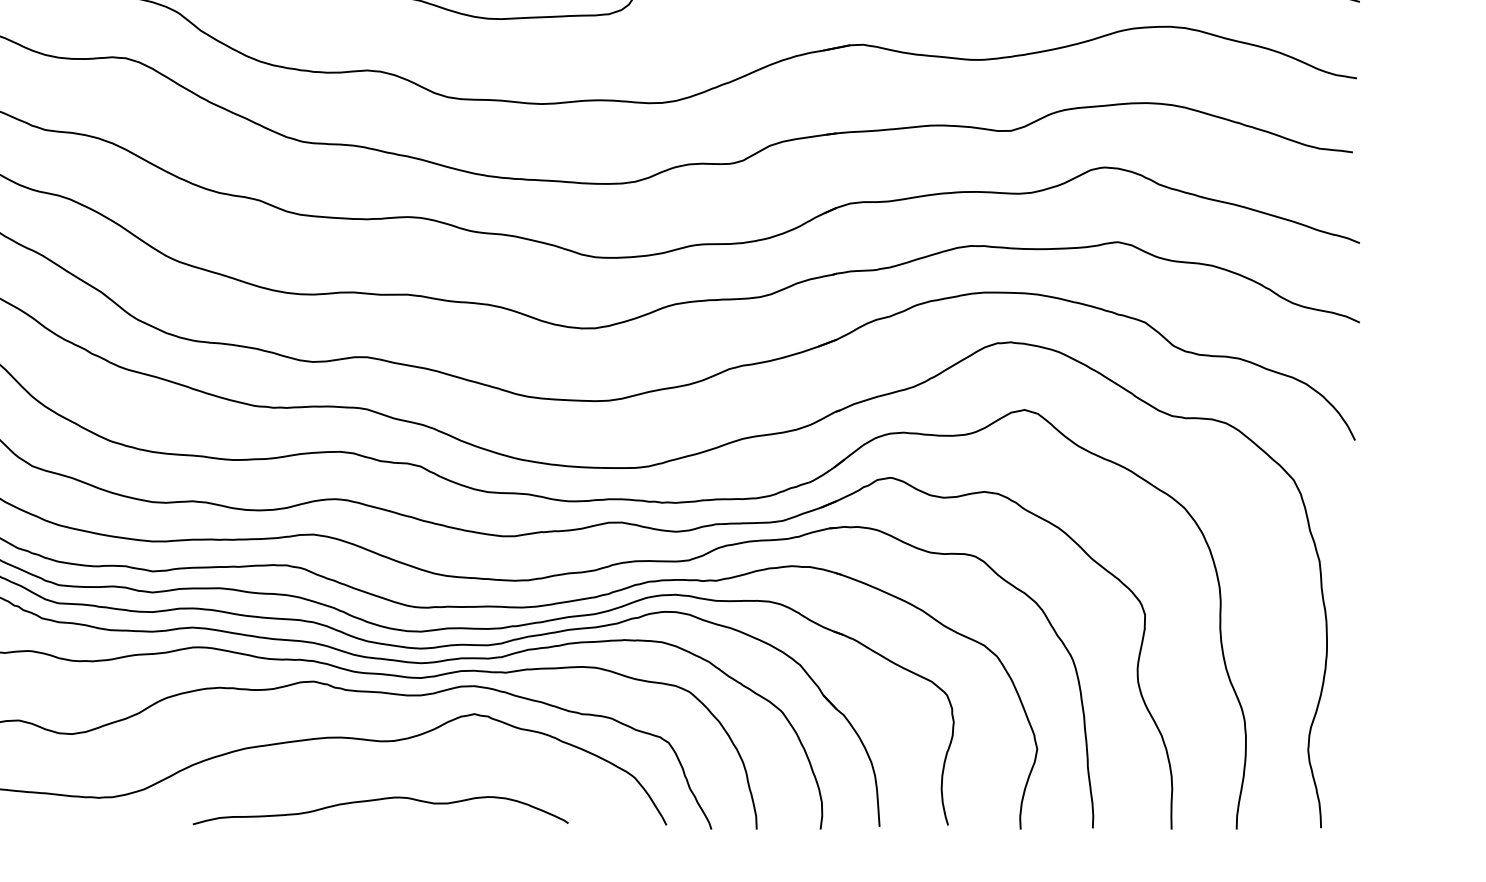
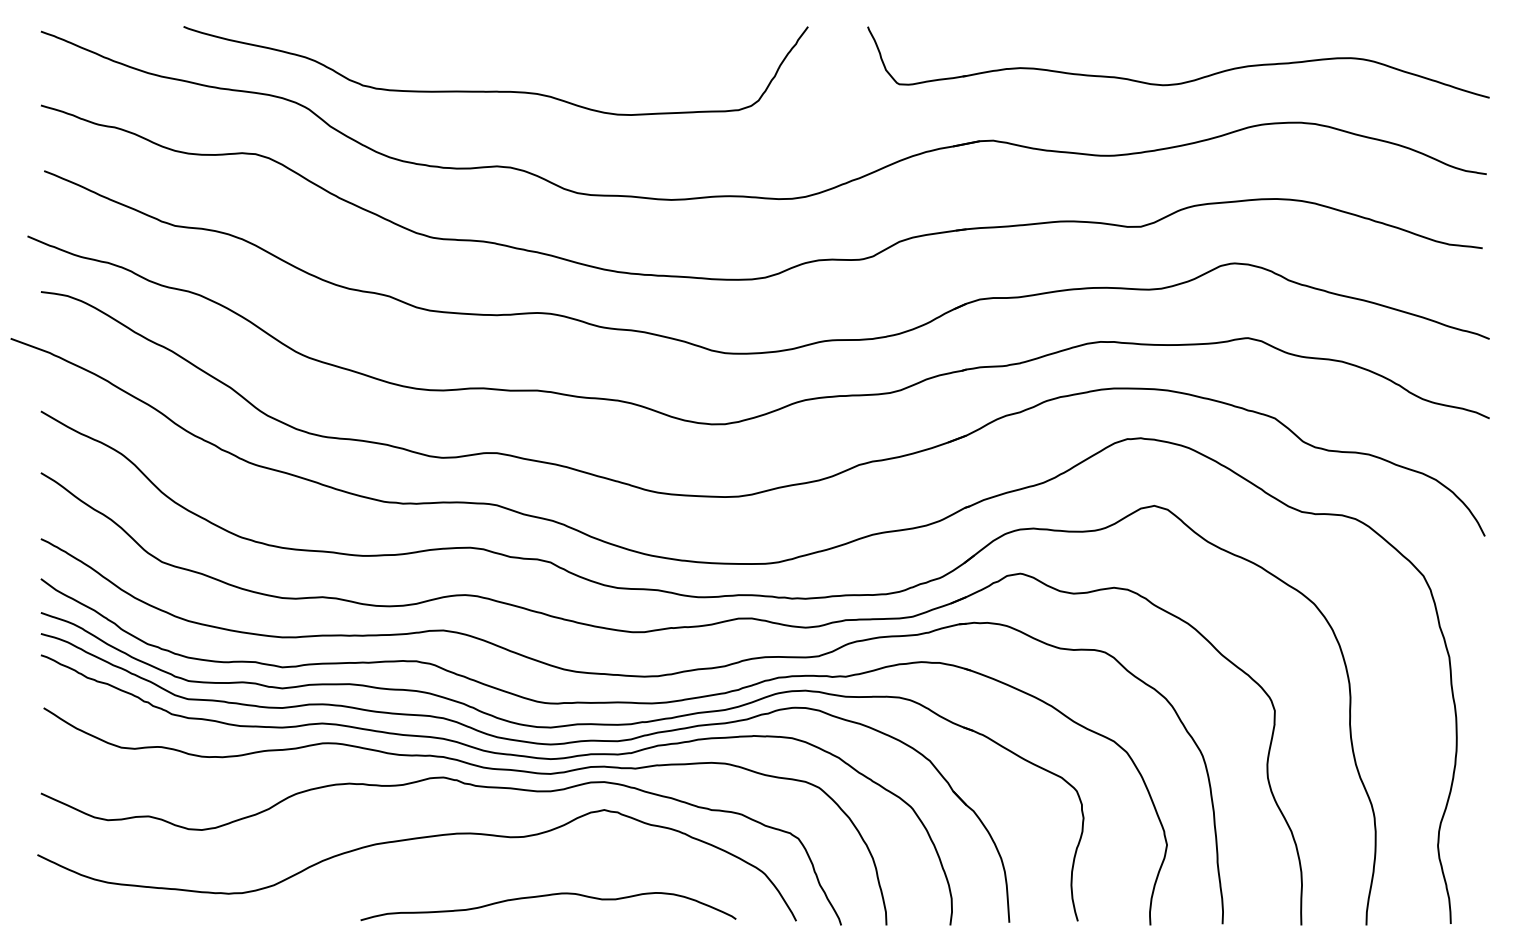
curve: (379, 800) -> (547, 896), moved

